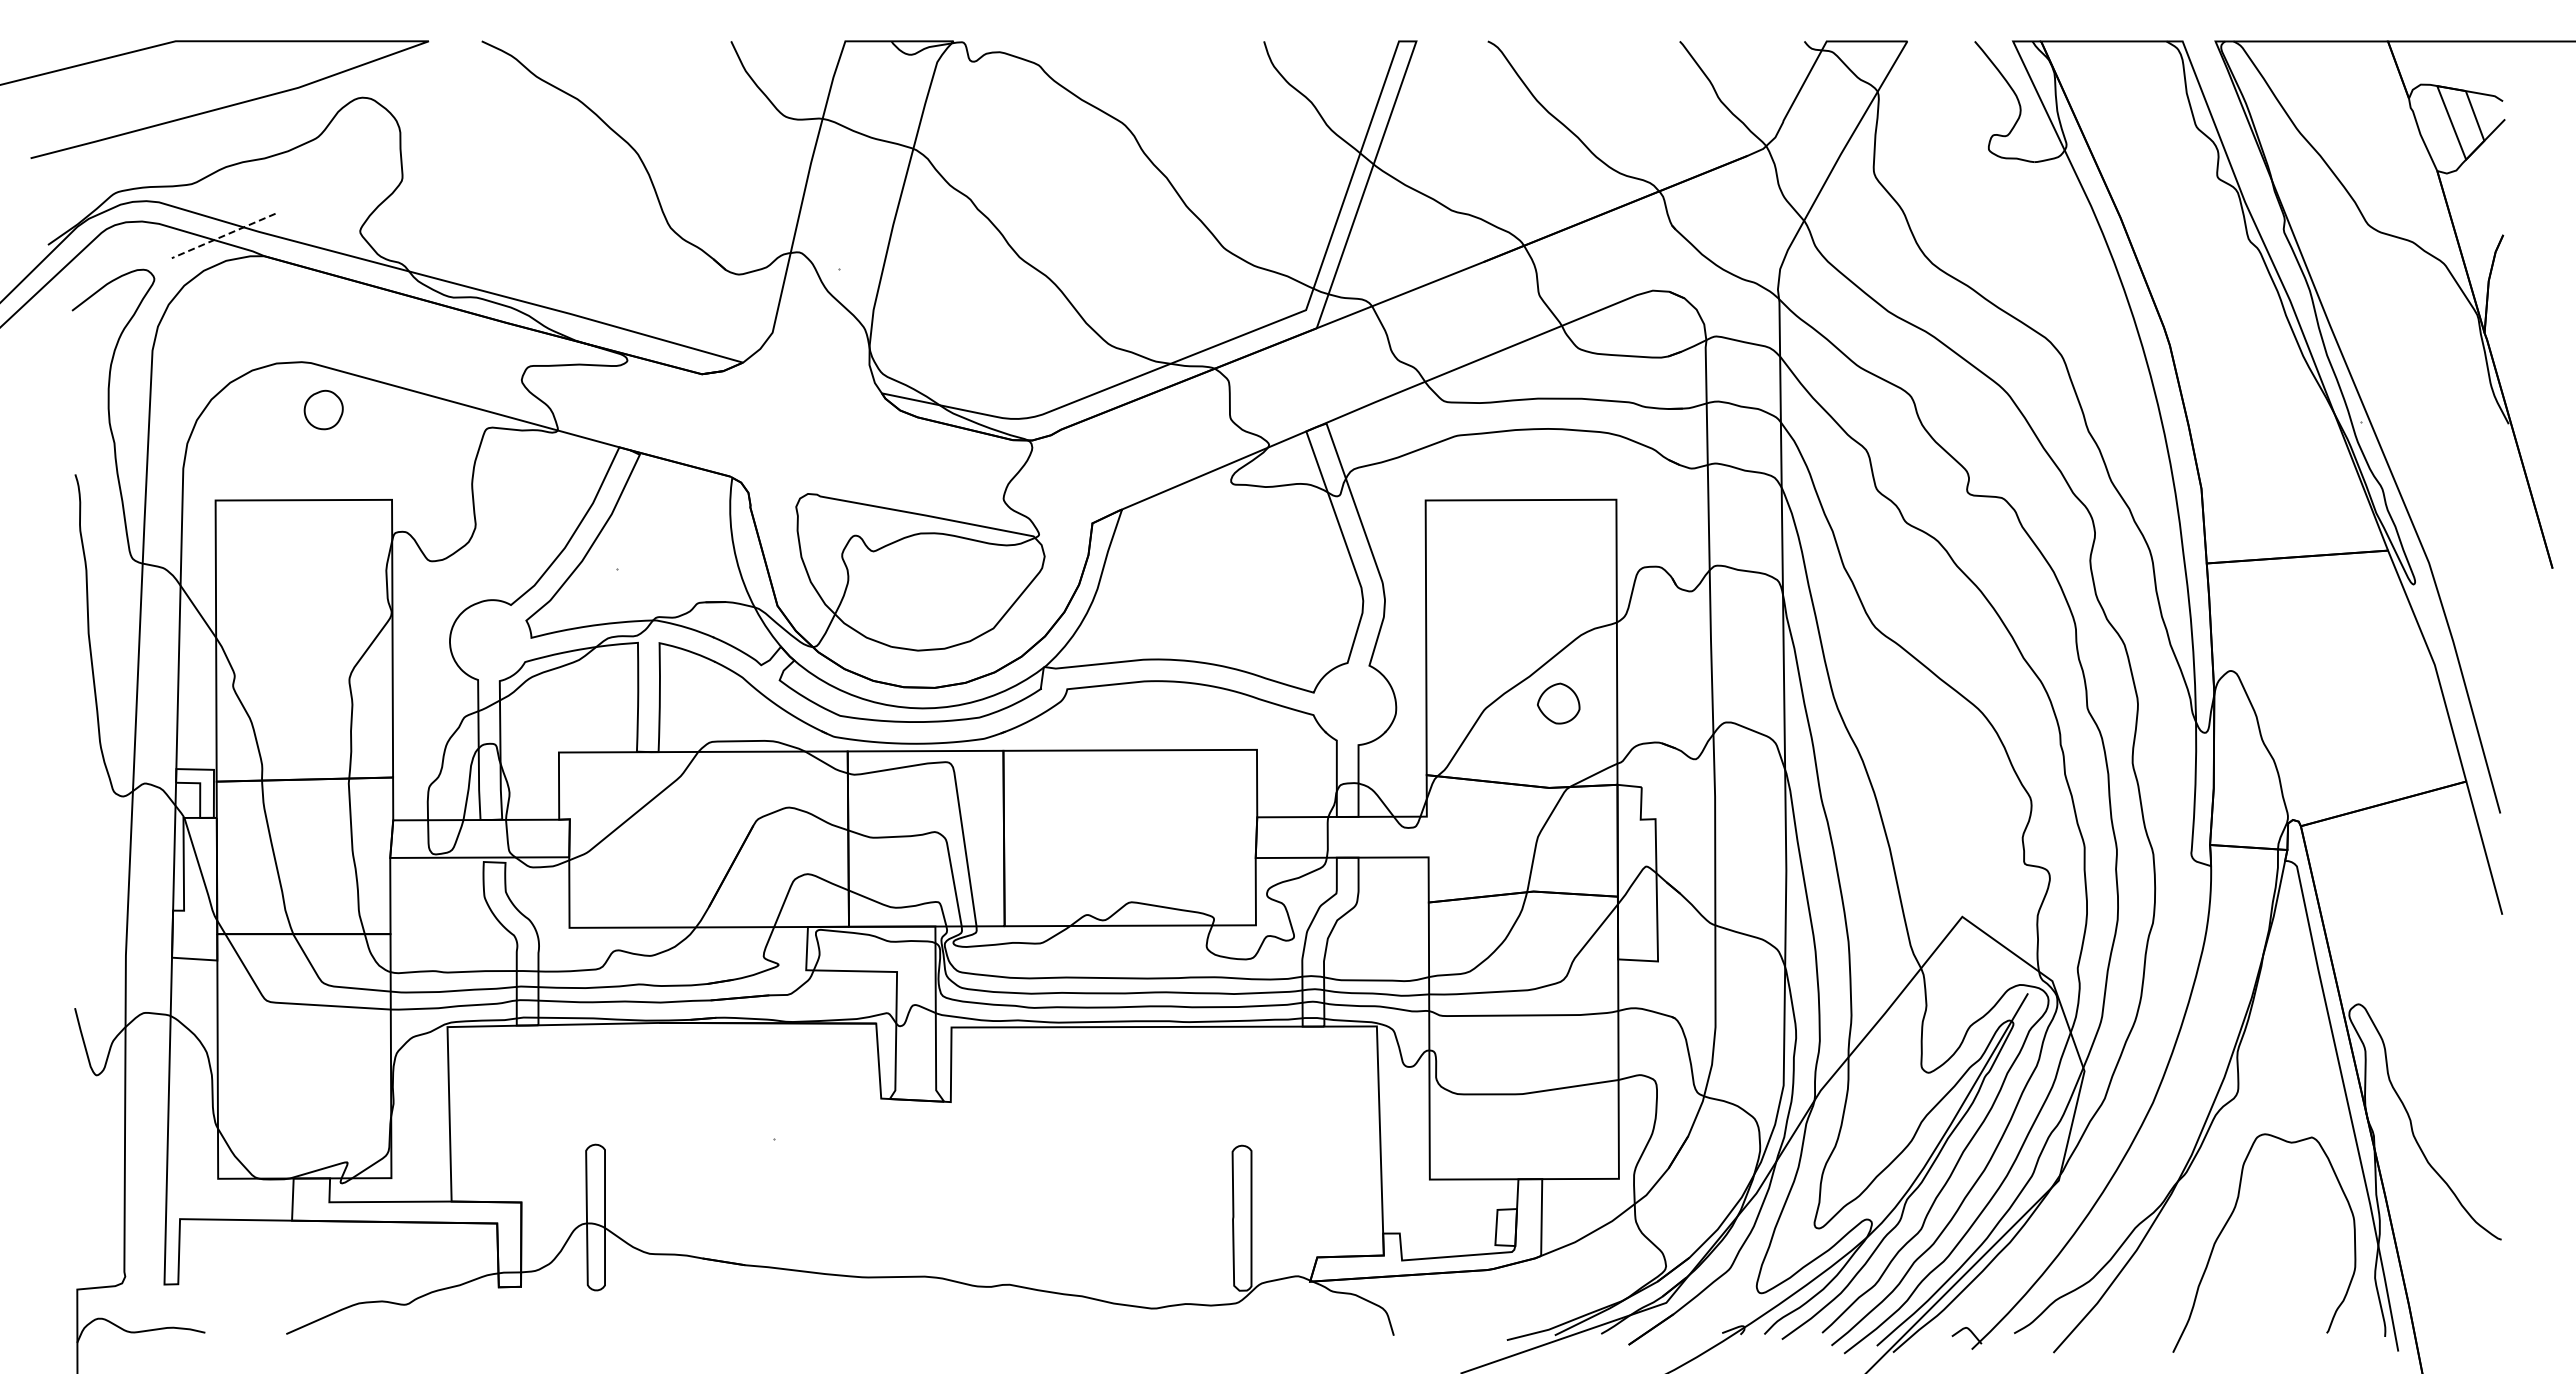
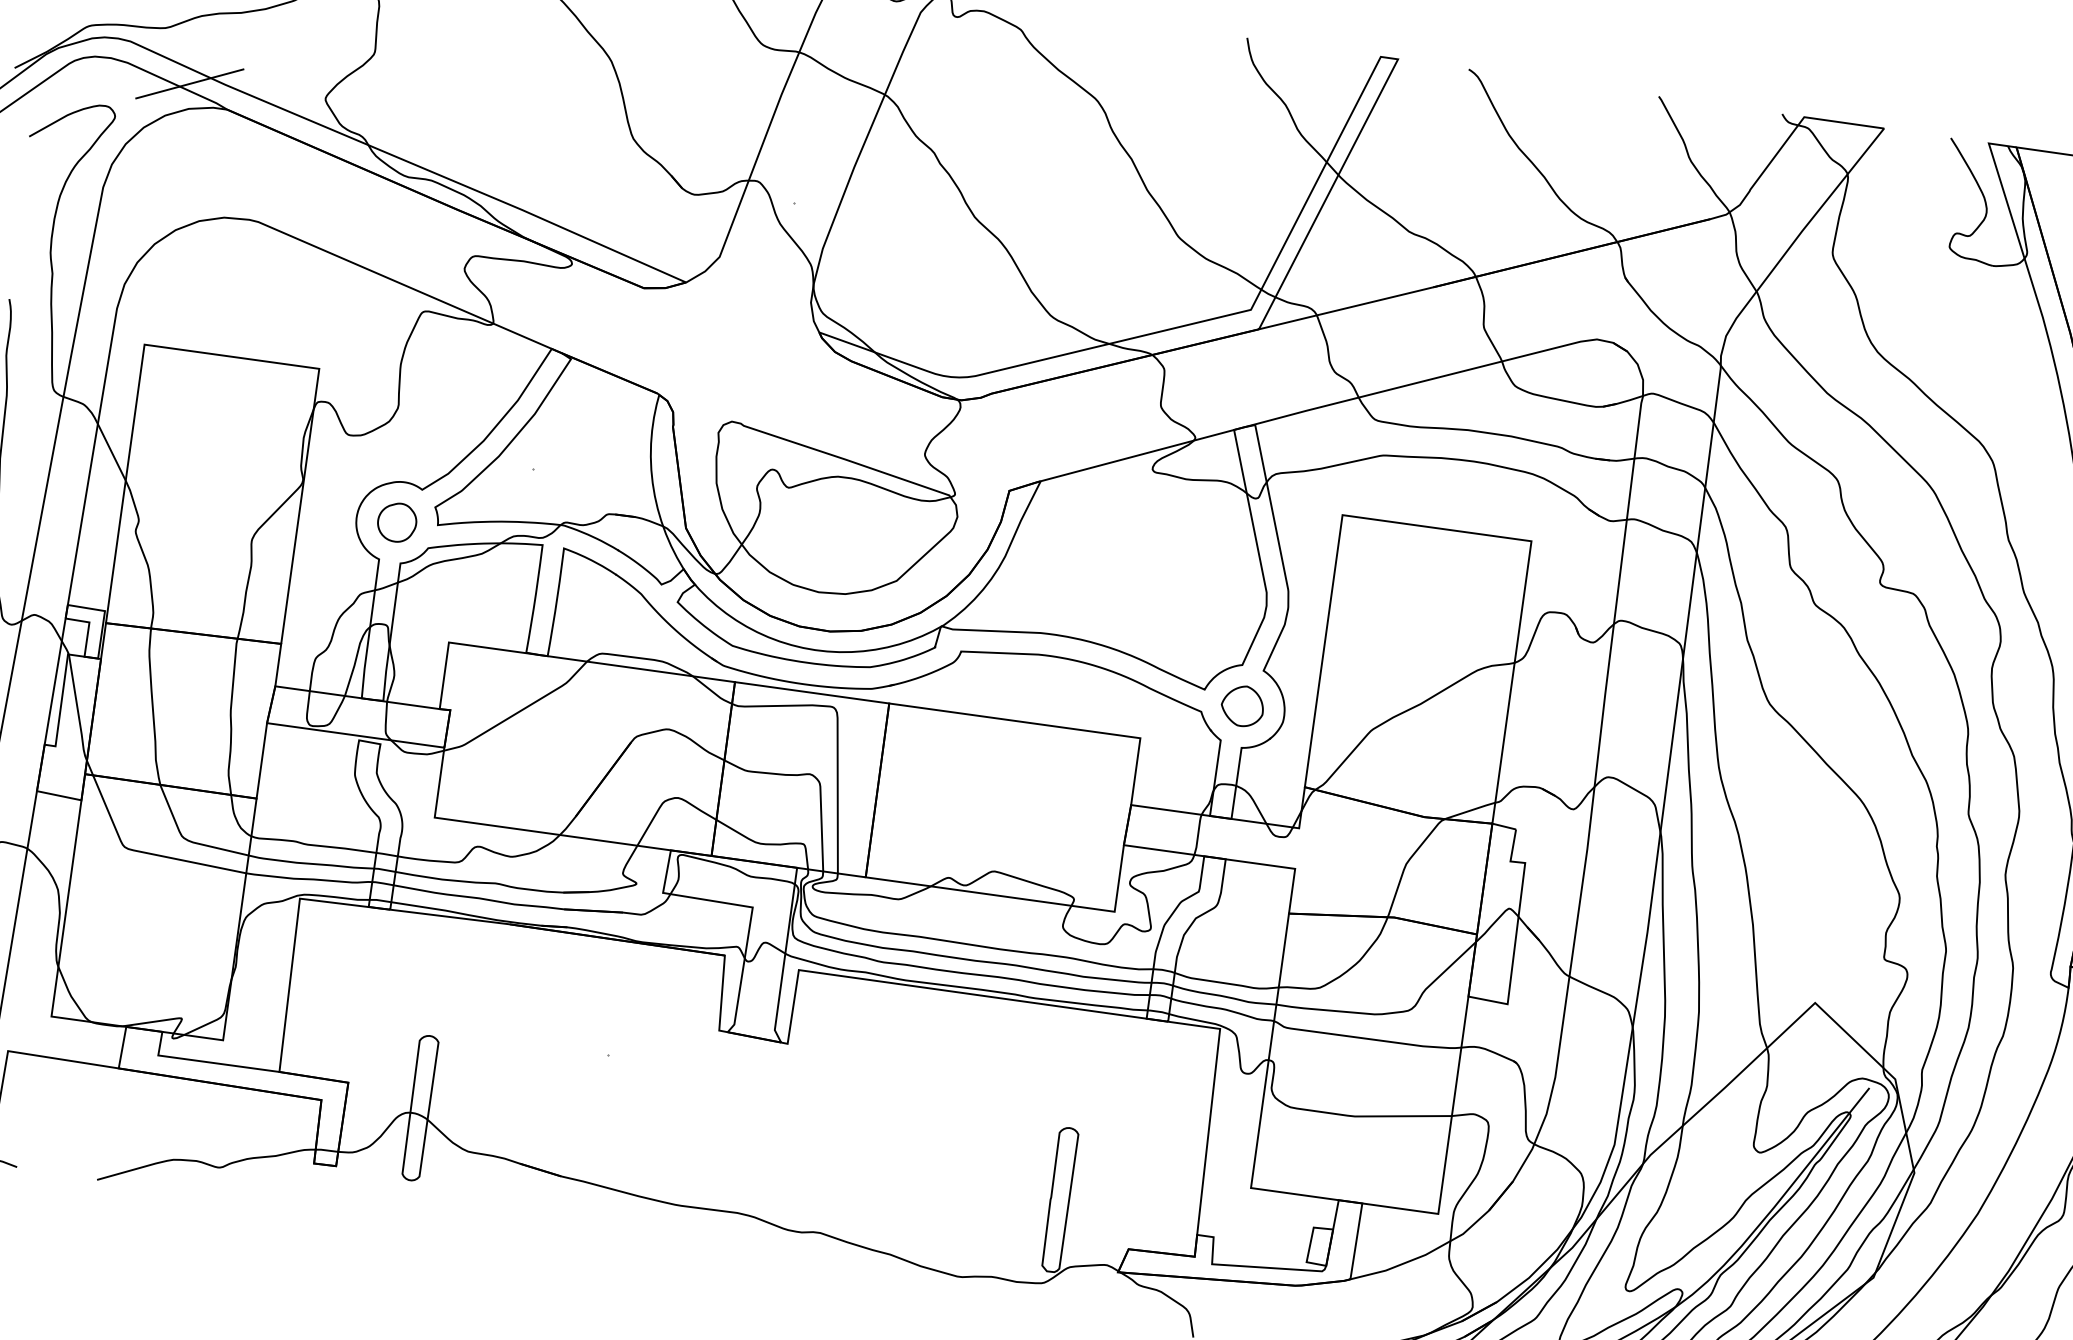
line: (223, 236) -> (189, 84), dashed -> solid
part: (323, 409) -> (396, 521), moved
part: (1558, 703) -> (1242, 705), moved

